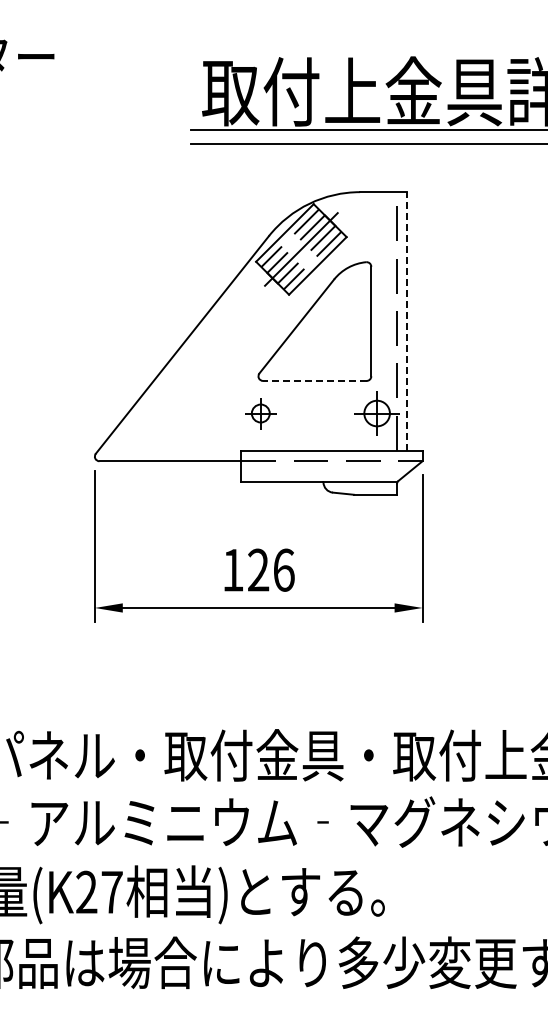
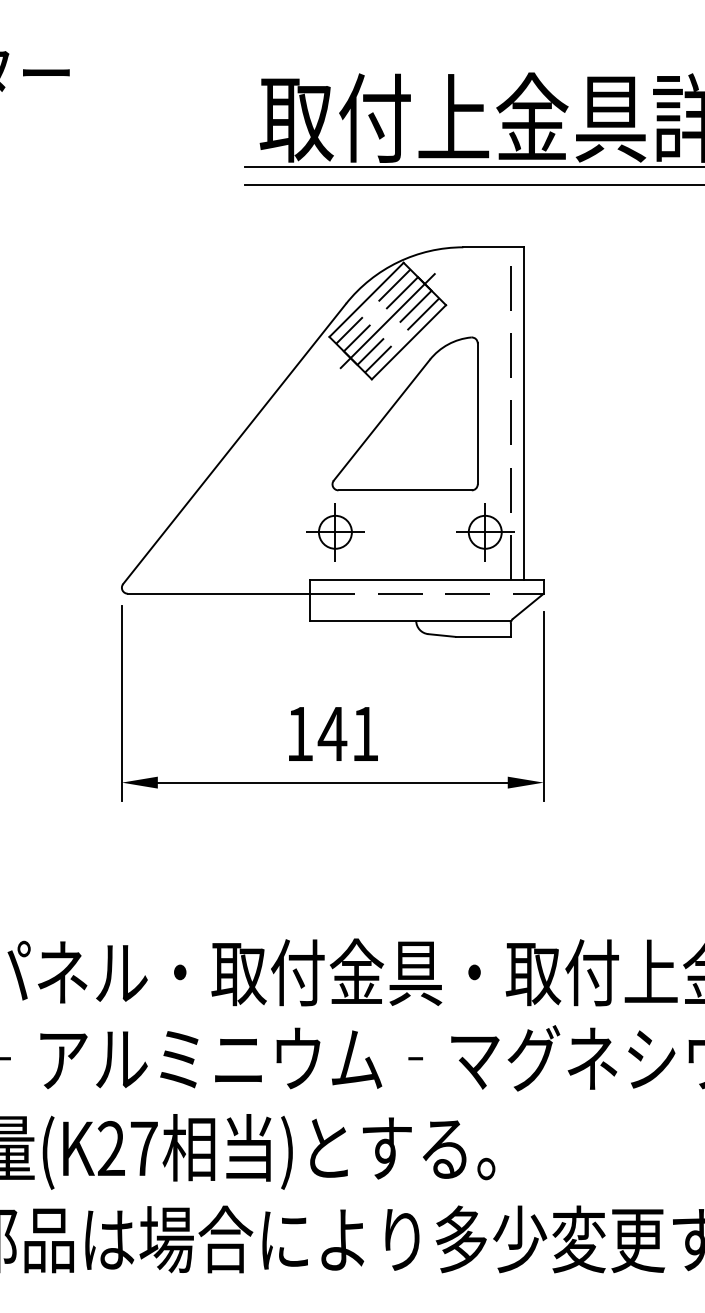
line: (407, 320) -> (524, 412), dashed -> solid
line: (314, 380) -> (404, 489), dashed -> solid
part: (260, 413) -> (335, 532), size x1.43
text: (270, 569) -> (347, 733), 126 -> 141

